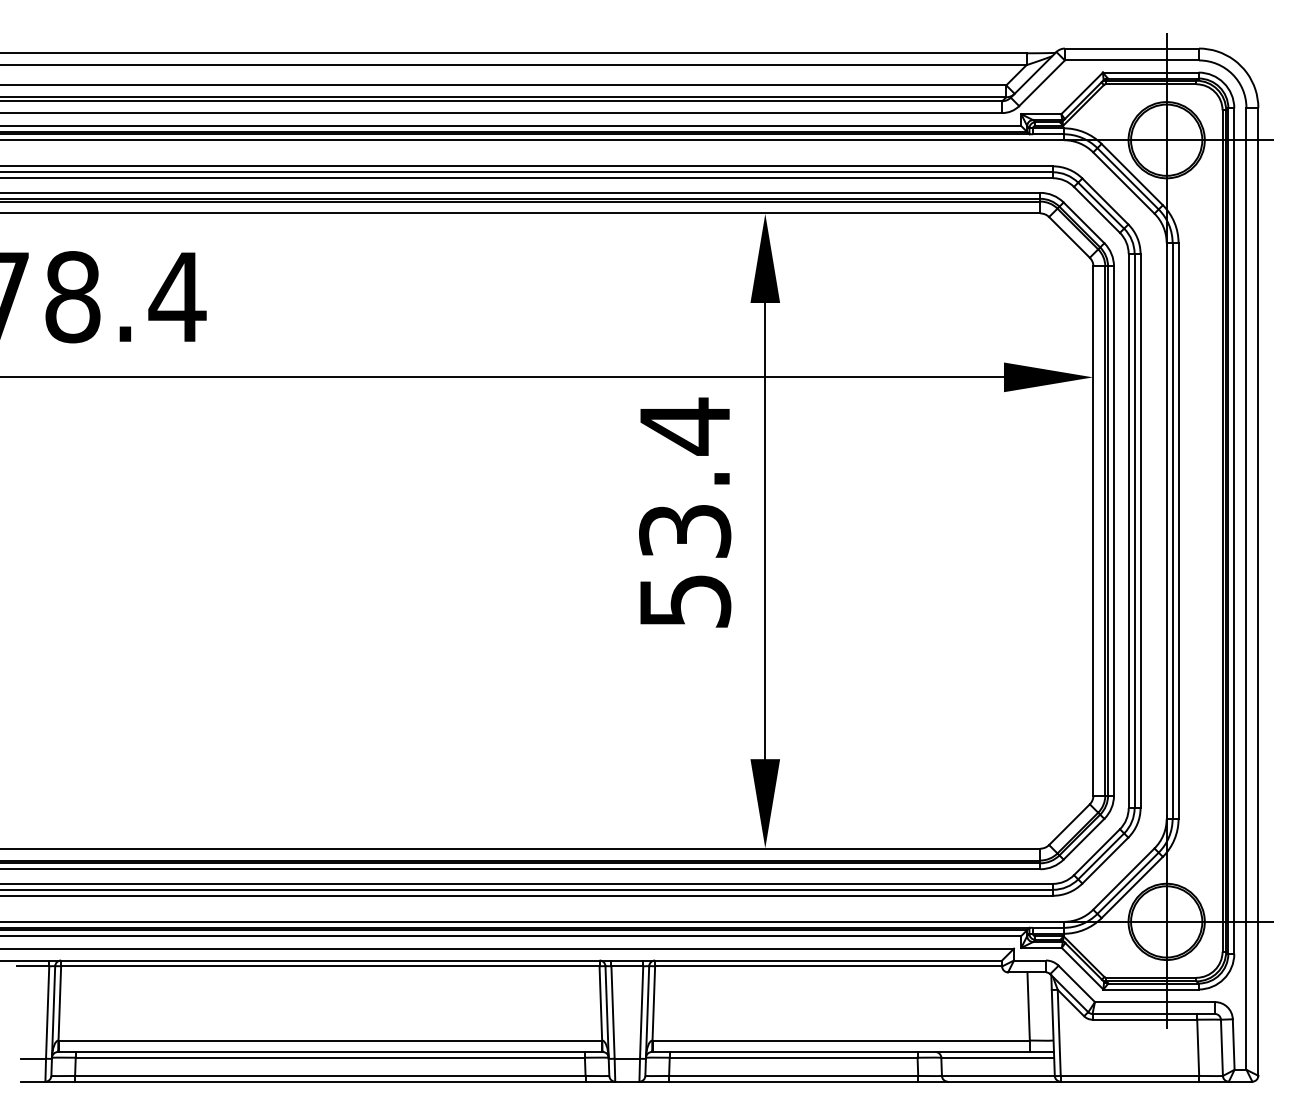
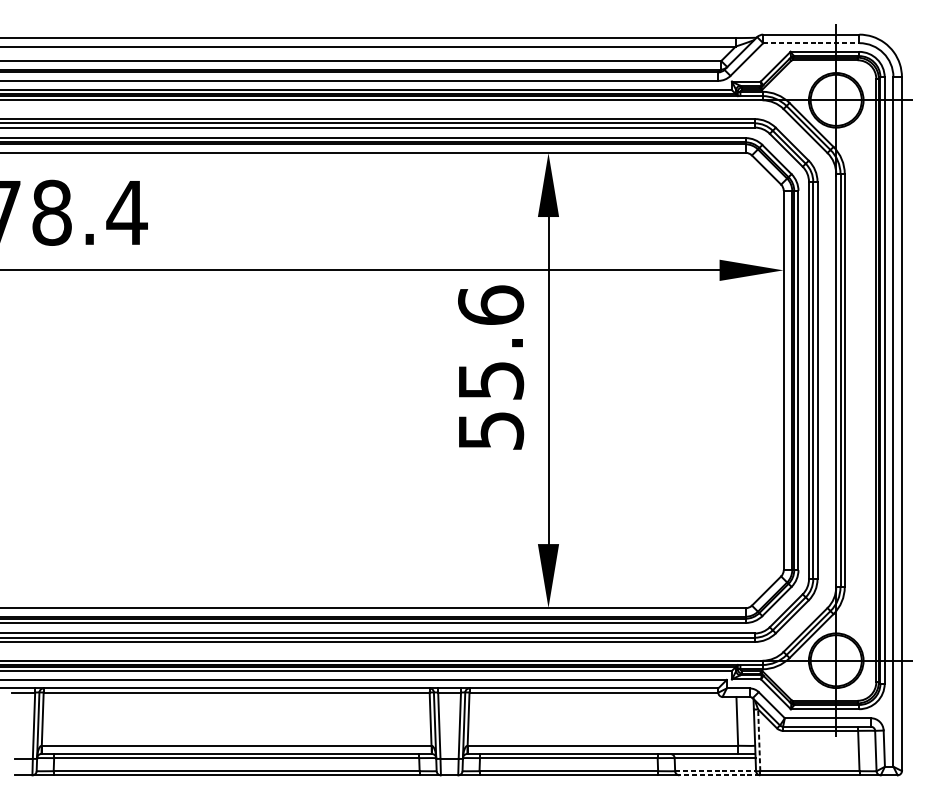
line: (1132, 60) -> (811, 43), solid -> dashed
text: (685, 477) -> (491, 342), 53.4 -> 55.6
line: (1059, 1032) -> (759, 740), solid -> dashed
line: (998, 1075) -> (715, 770), solid -> dashed
line: (1003, 1081) -> (719, 775), solid -> dashed

